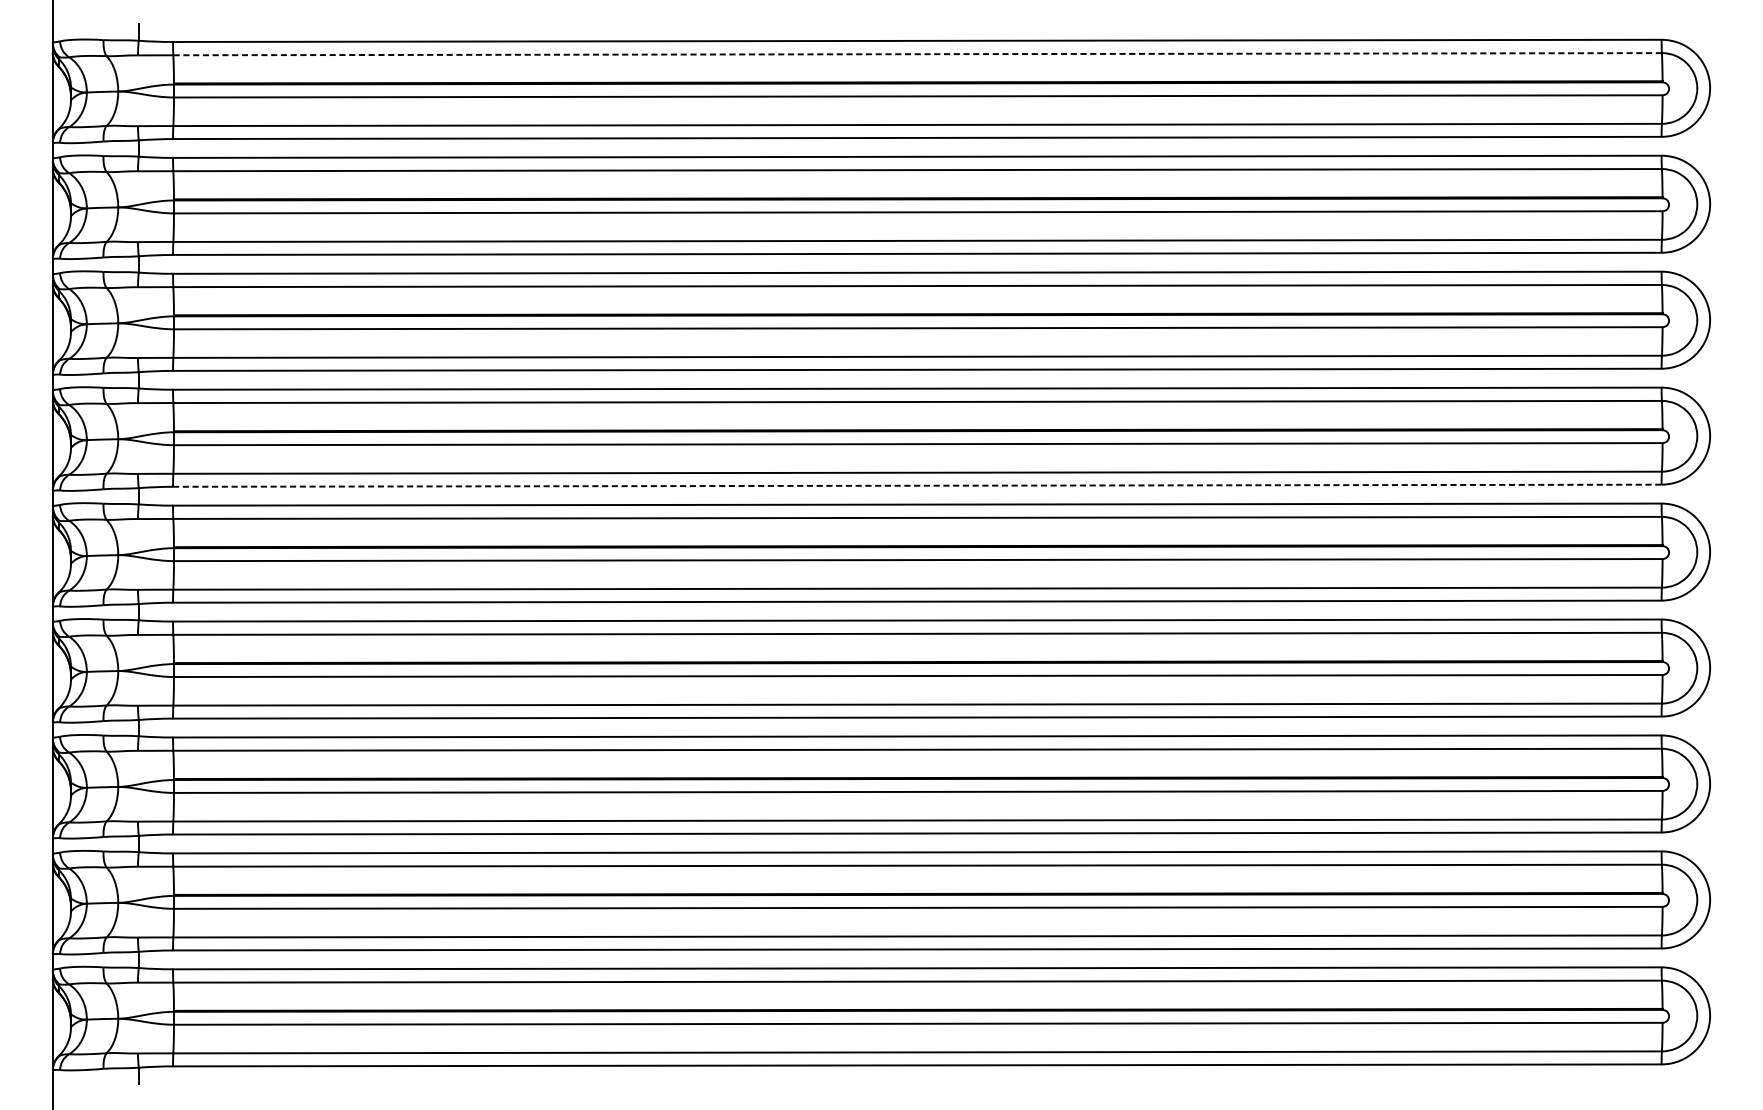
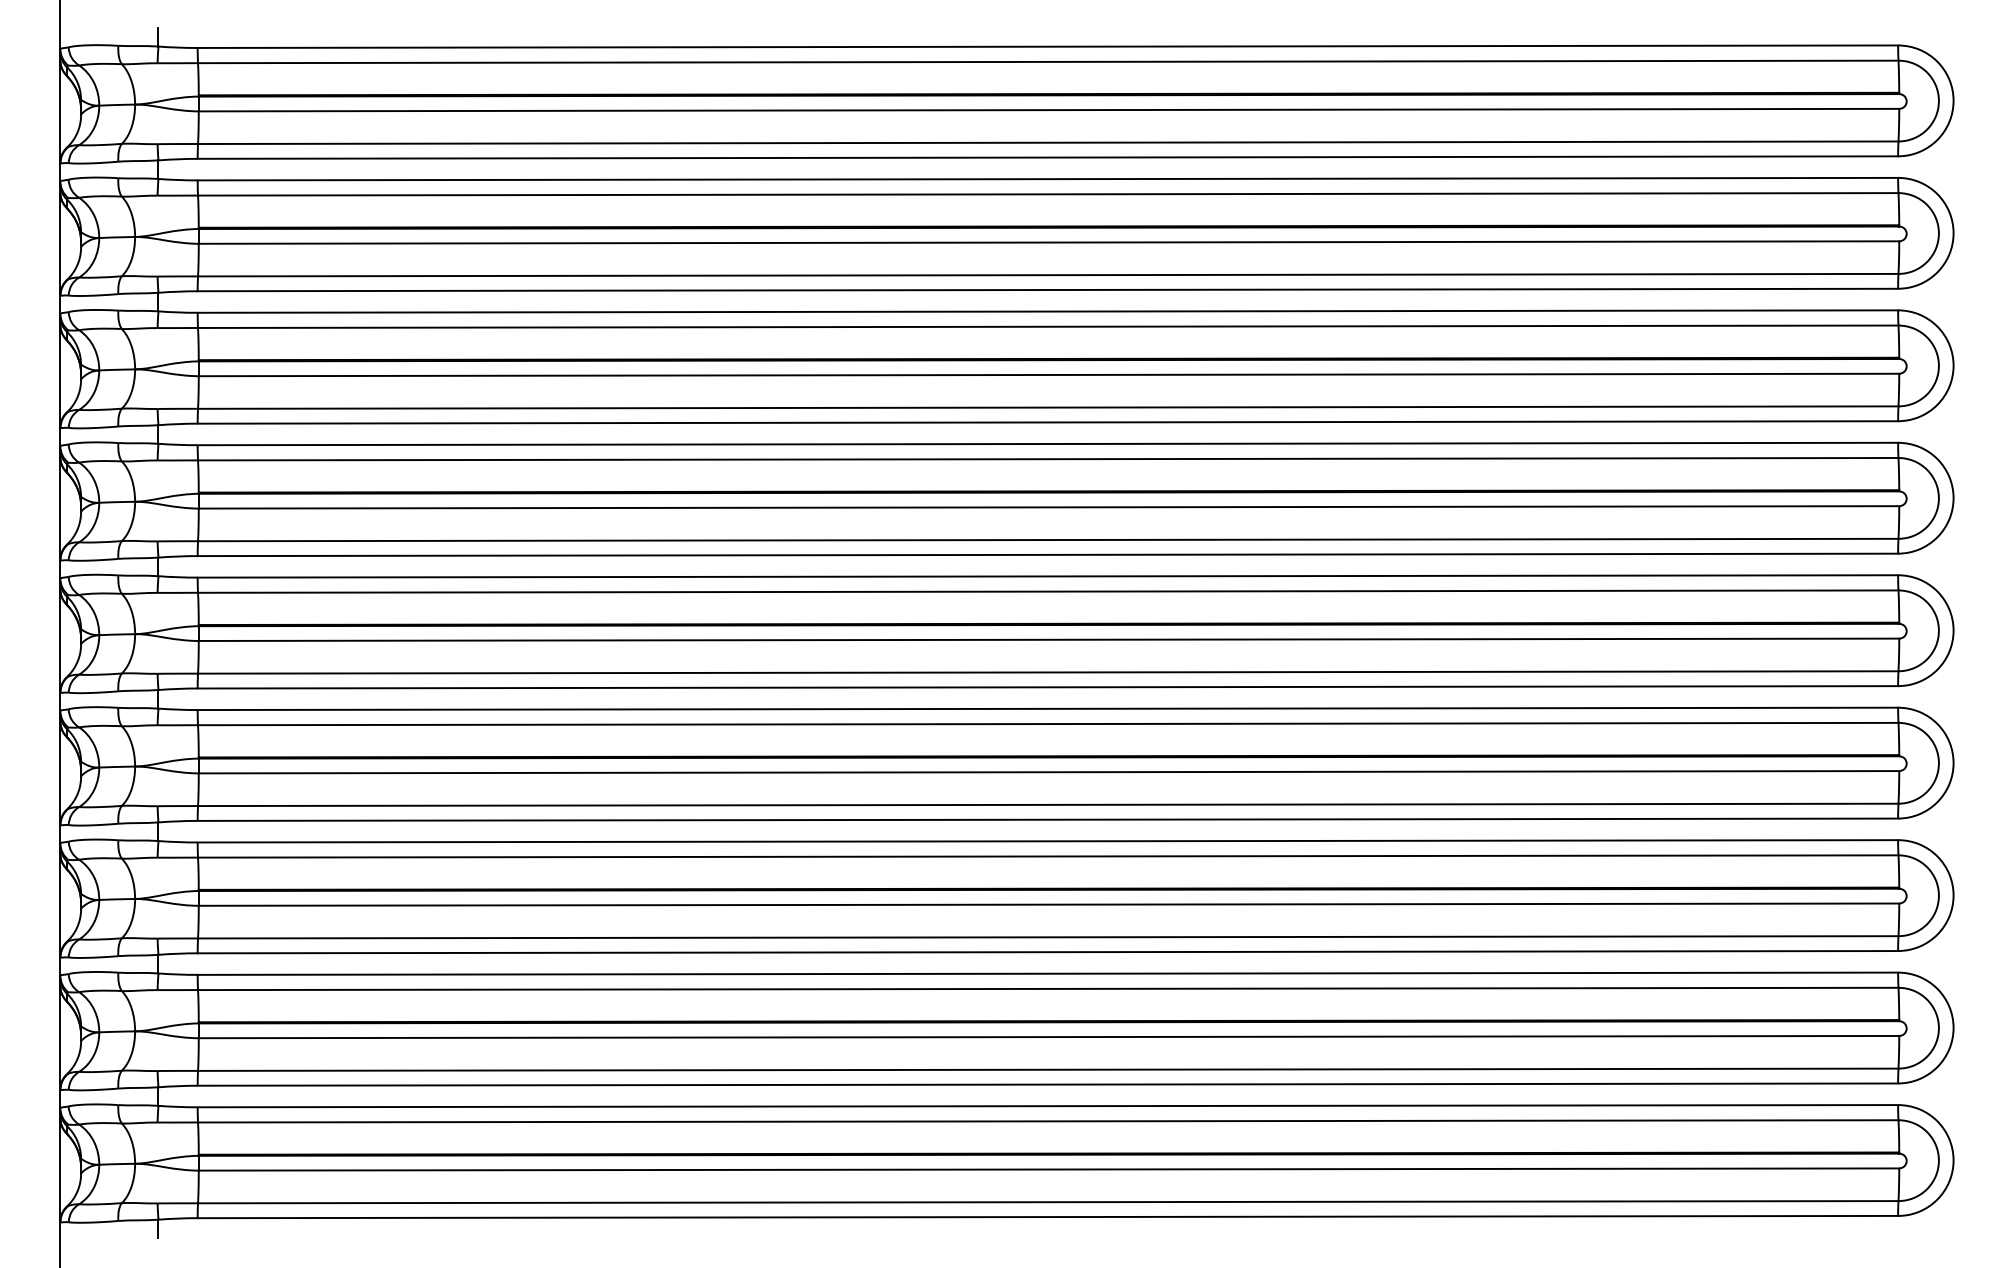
line: (916, 53) -> (1047, 61), dashed -> solid
line: (917, 485) -> (1048, 554), dashed -> solid

